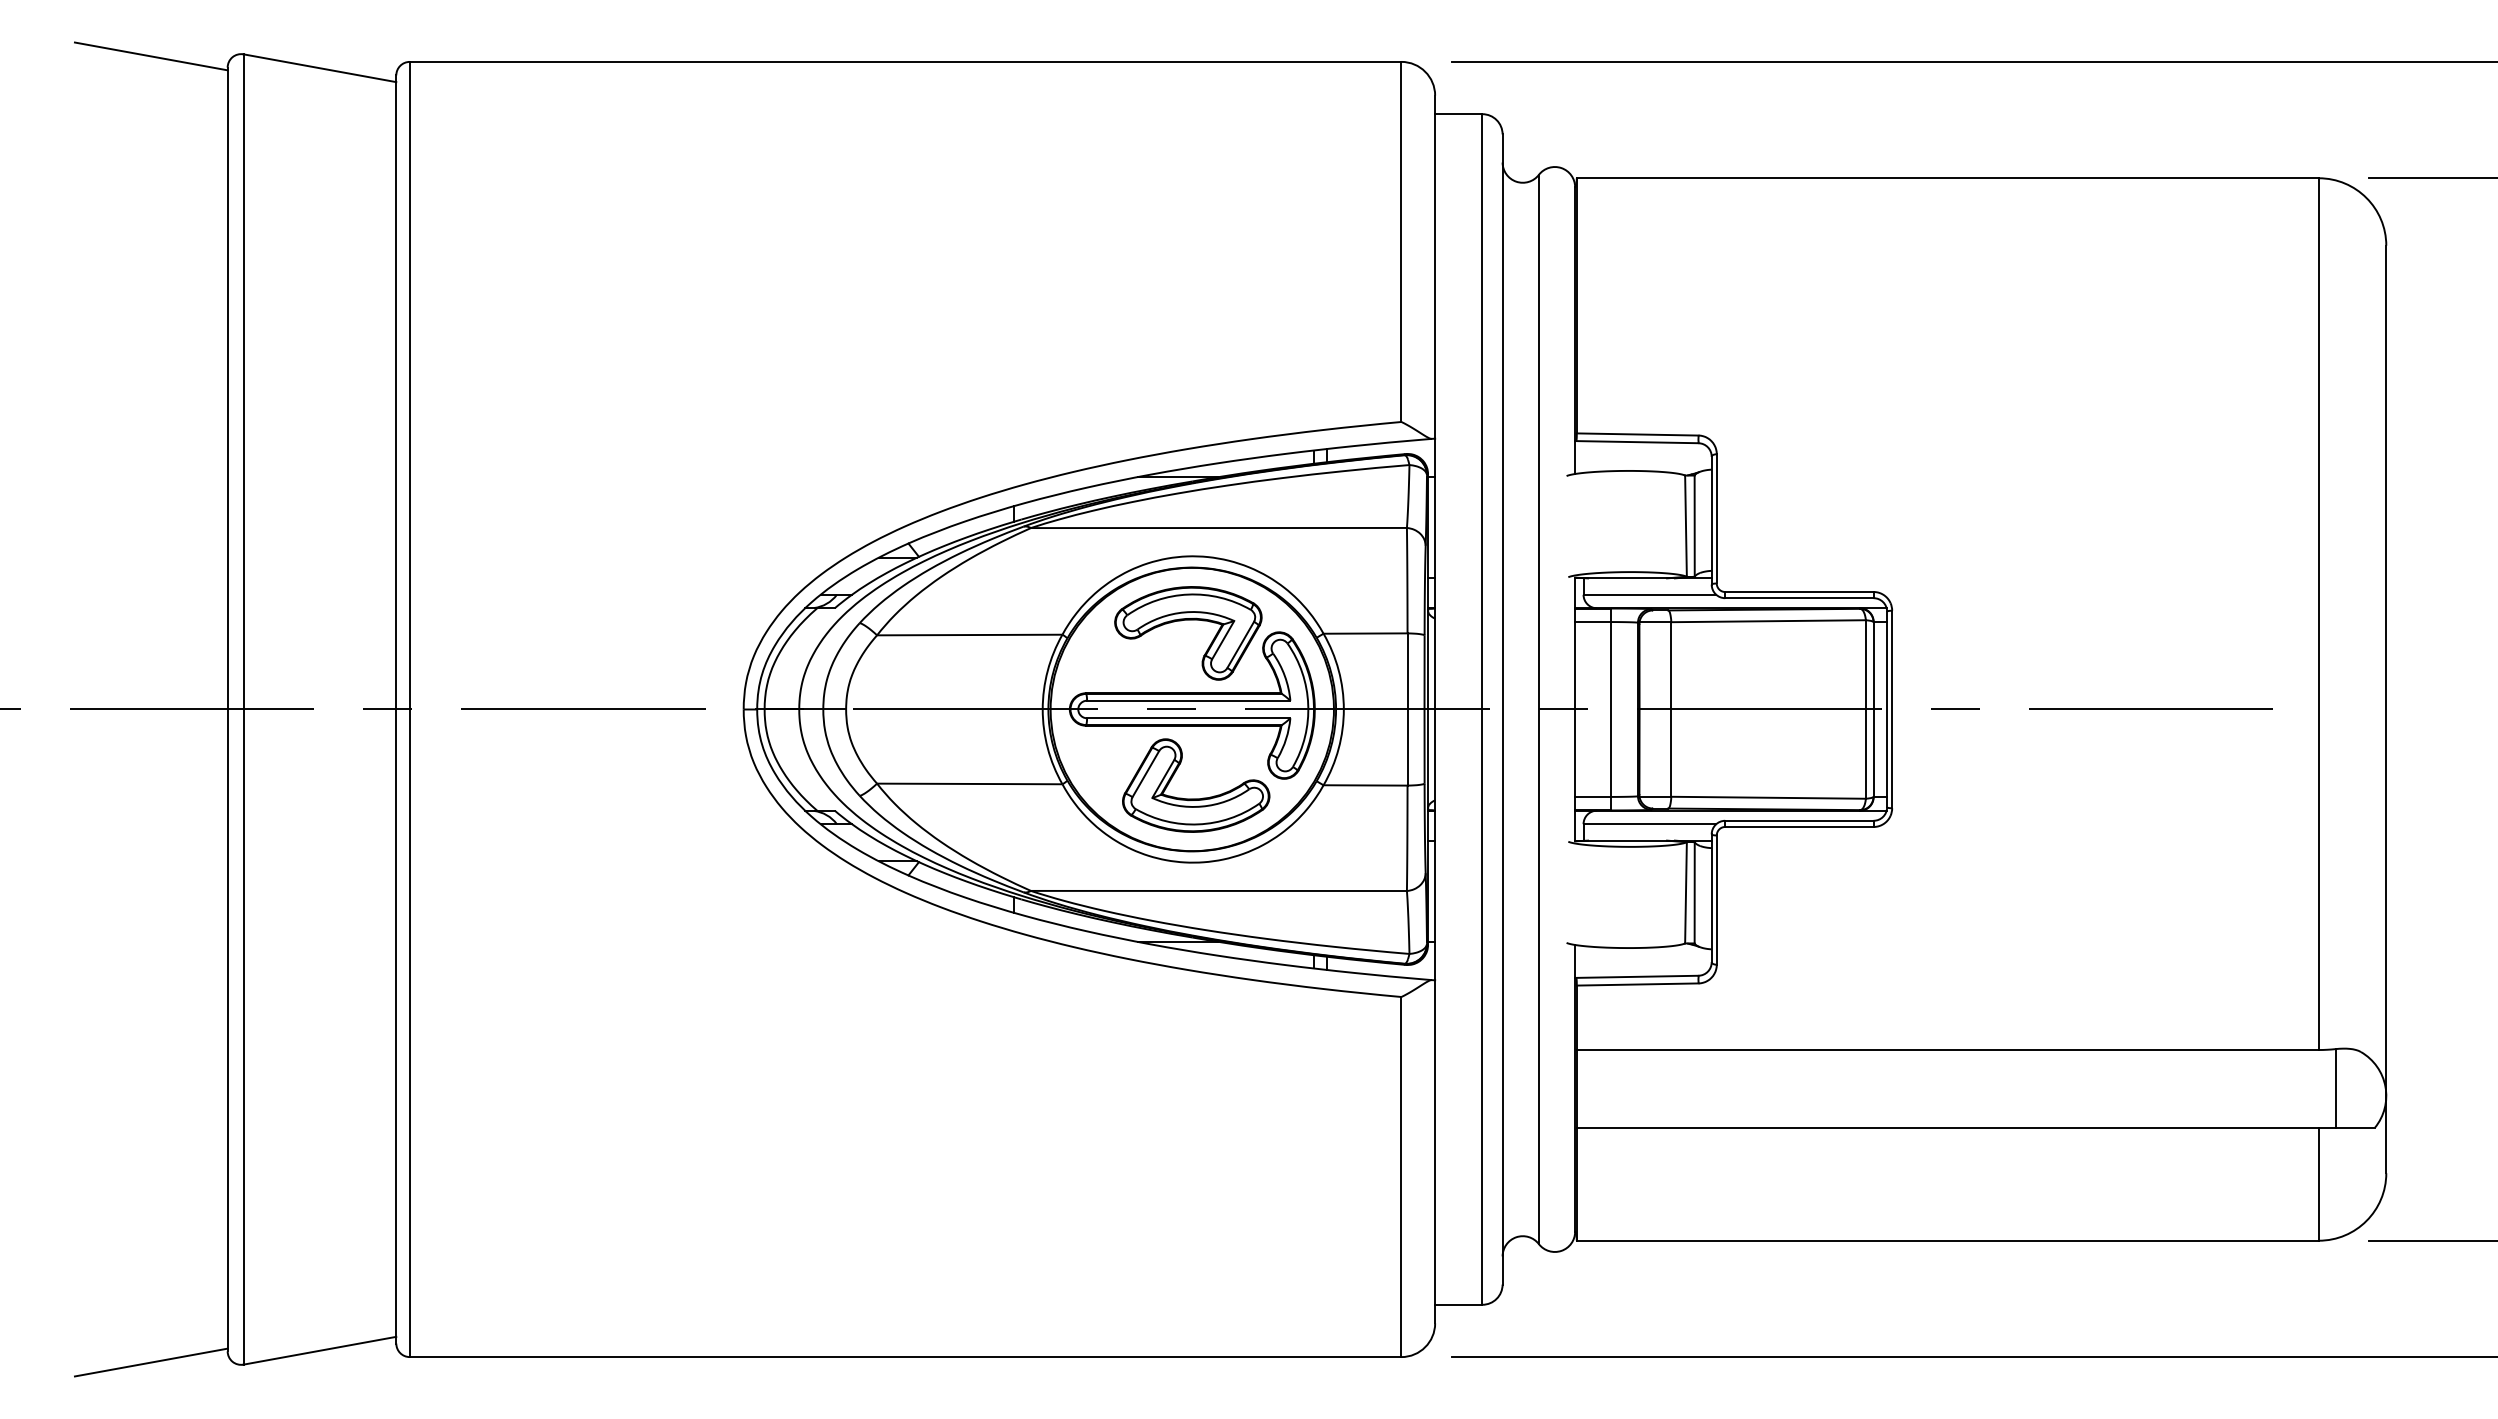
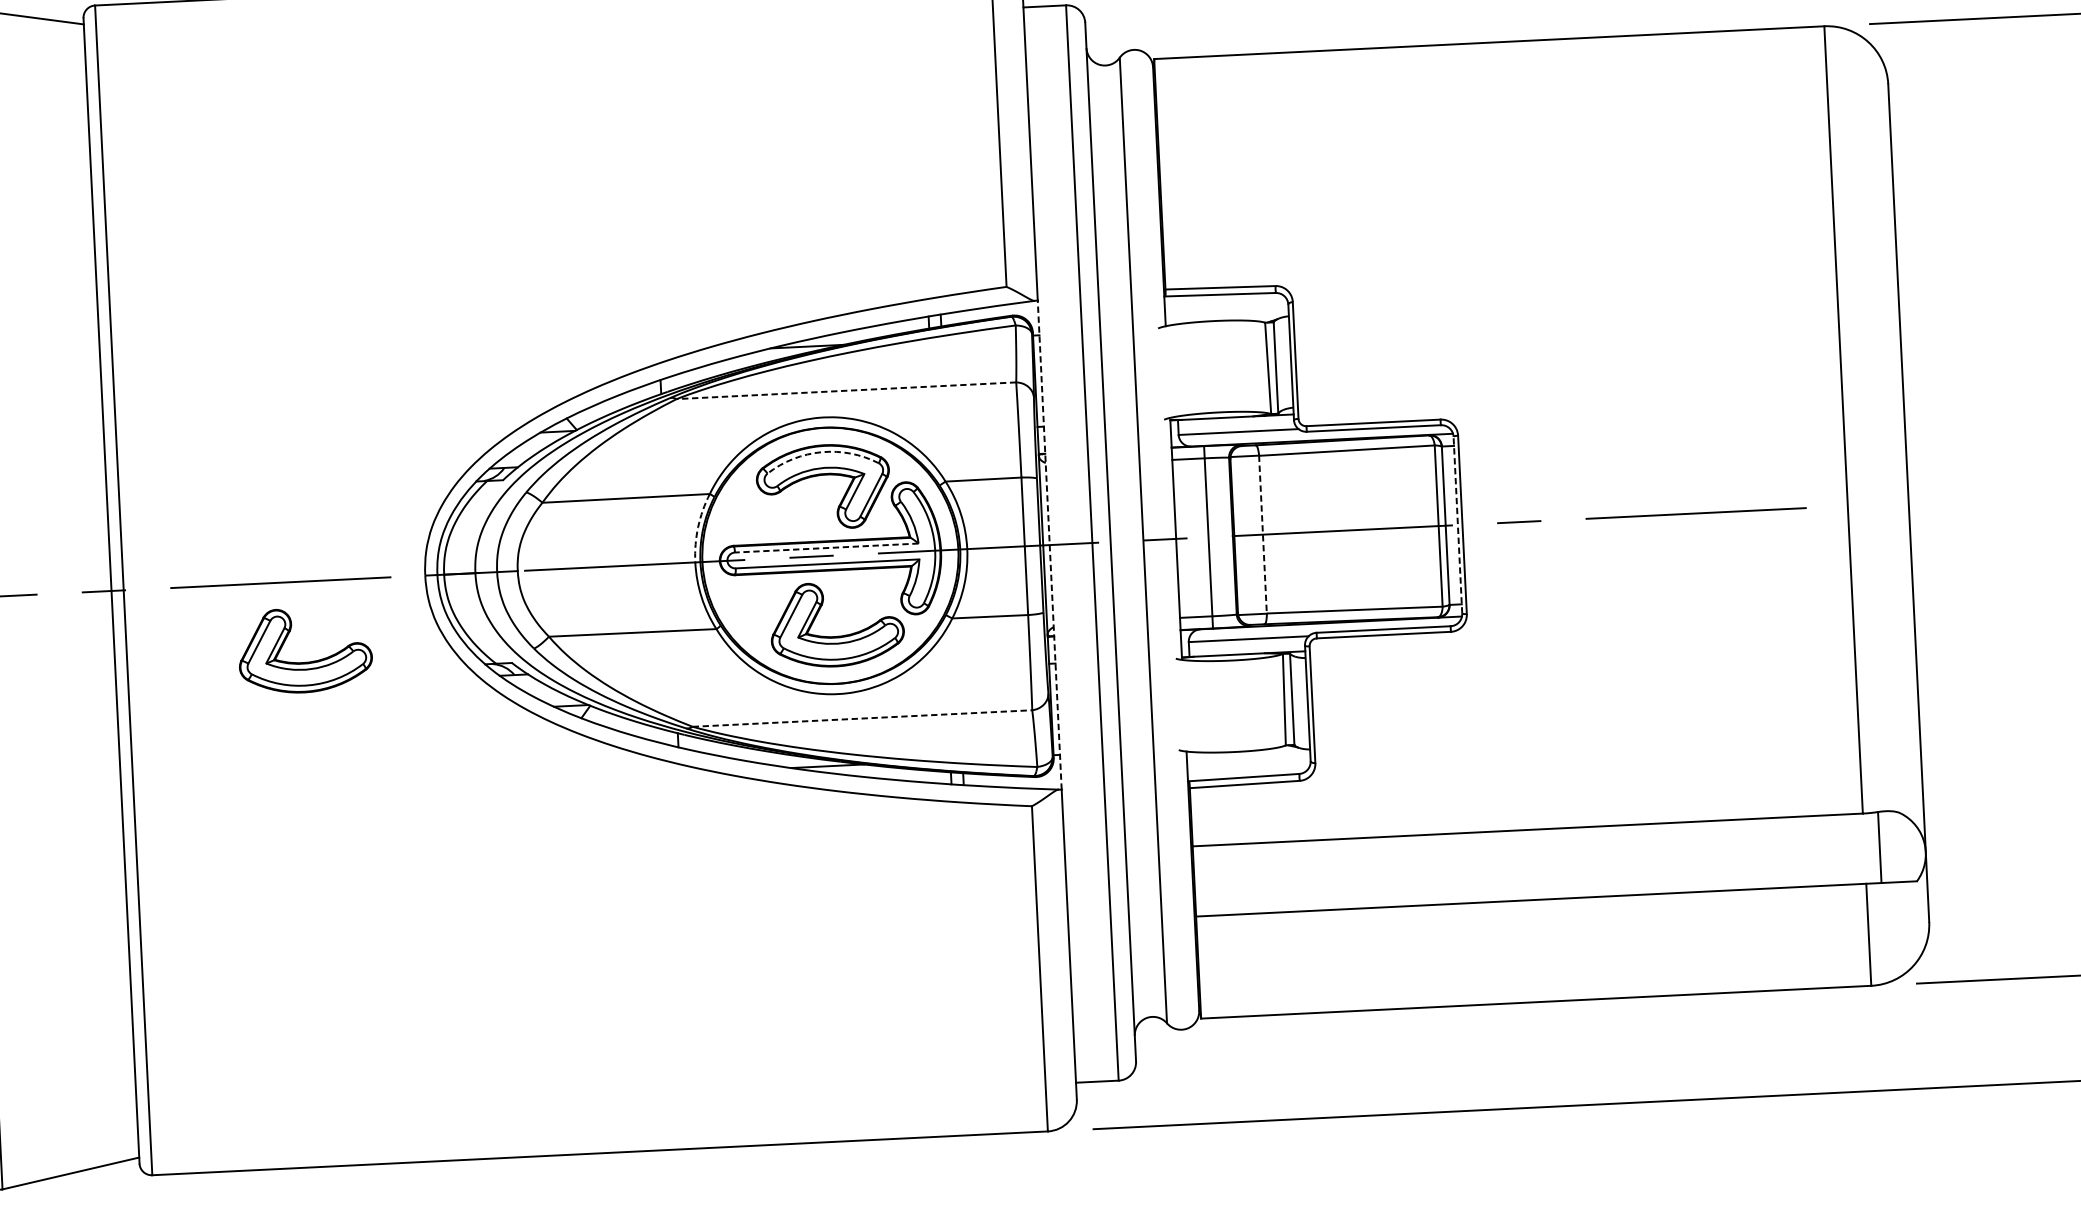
line: (1218, 528) -> (846, 391), solid -> dashed
arc: (1188, 594) -> (821, 452), solid -> dashed
arc: (1047, 670) -> (697, 527), solid -> dashed
line: (1188, 700) -> (826, 547), solid -> dashed
line: (1435, 709) -> (1050, 545), solid -> dashed
line: (1671, 709) -> (1263, 534), solid -> dashed
line: (1887, 709) -> (1458, 525), solid -> dashed
part: (607, 798) -> (306, 662), added
line: (1218, 890) -> (862, 718), solid -> dashed

